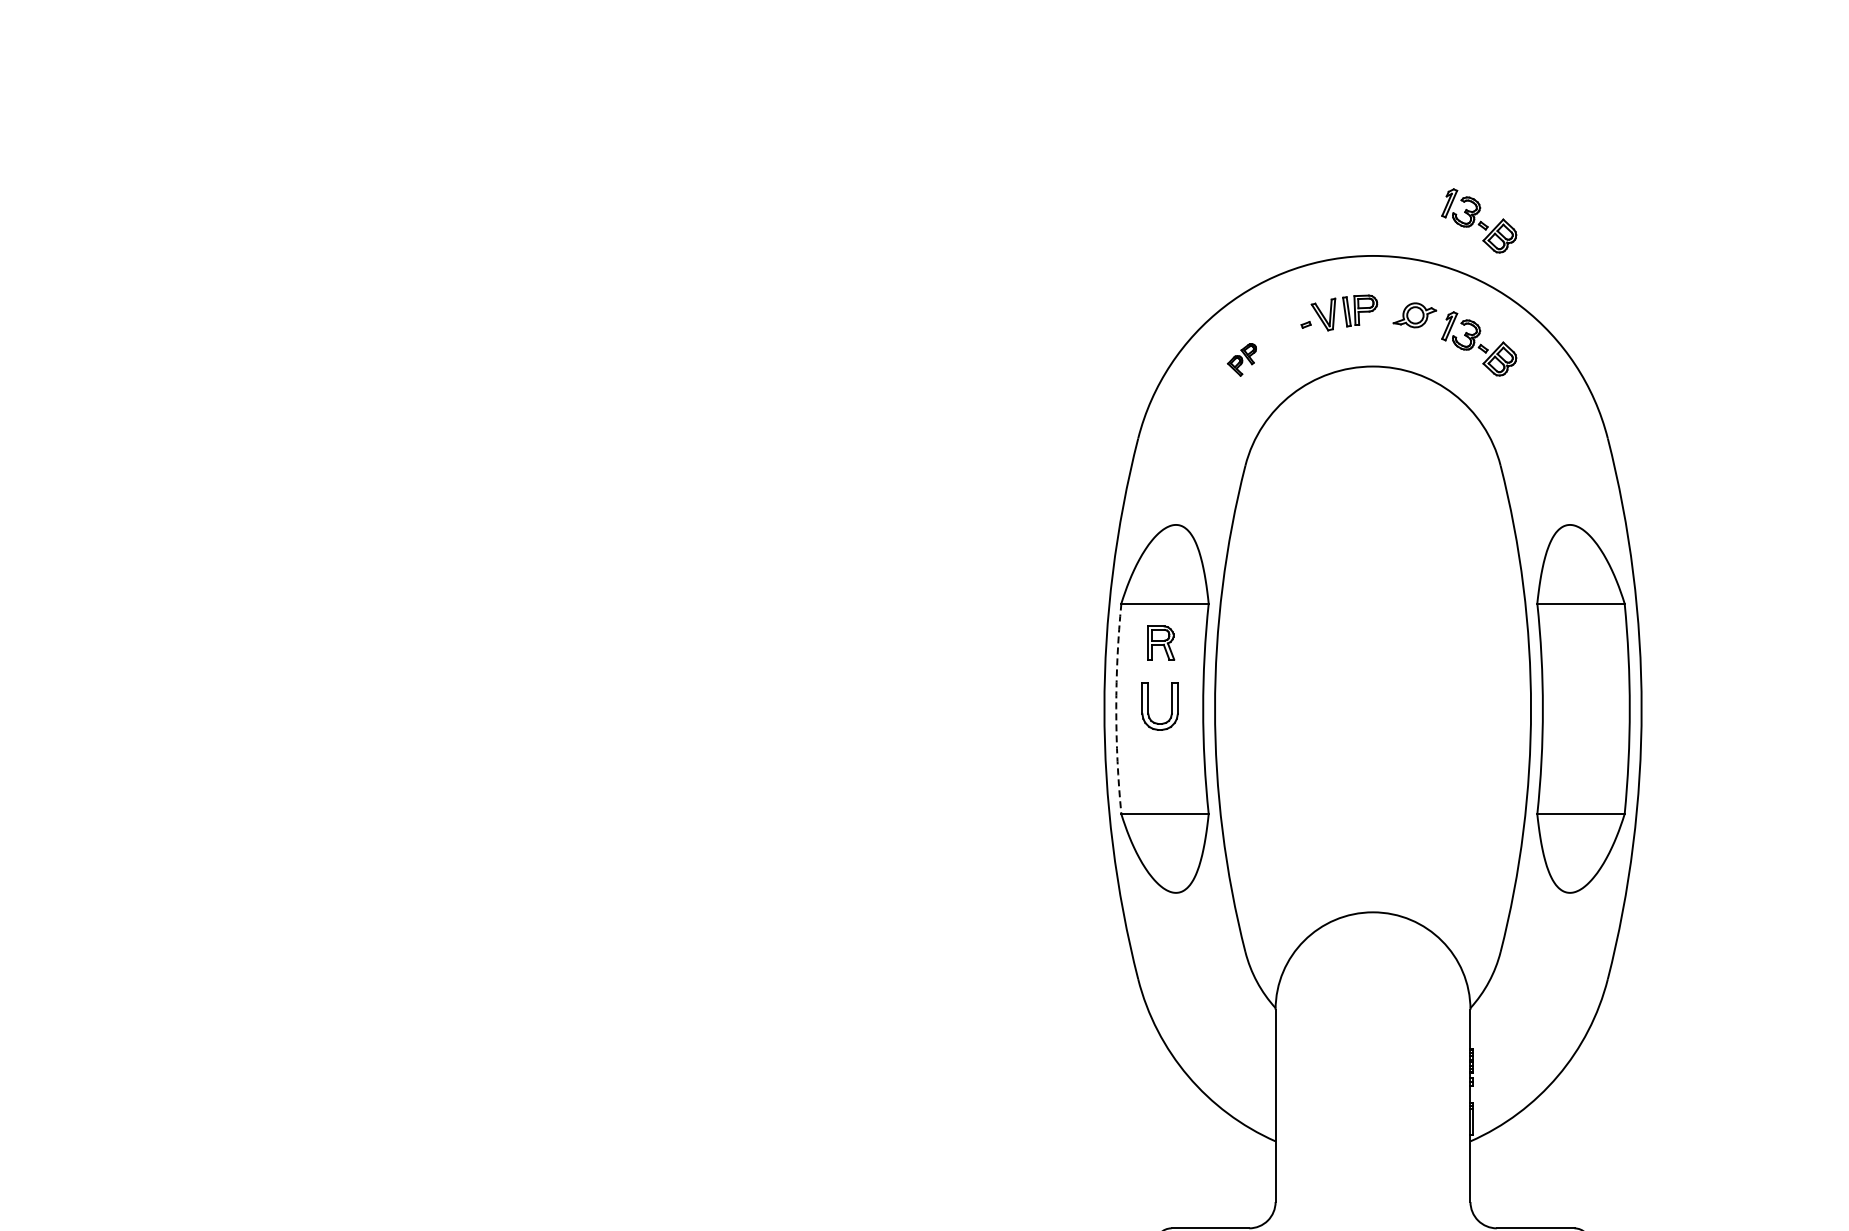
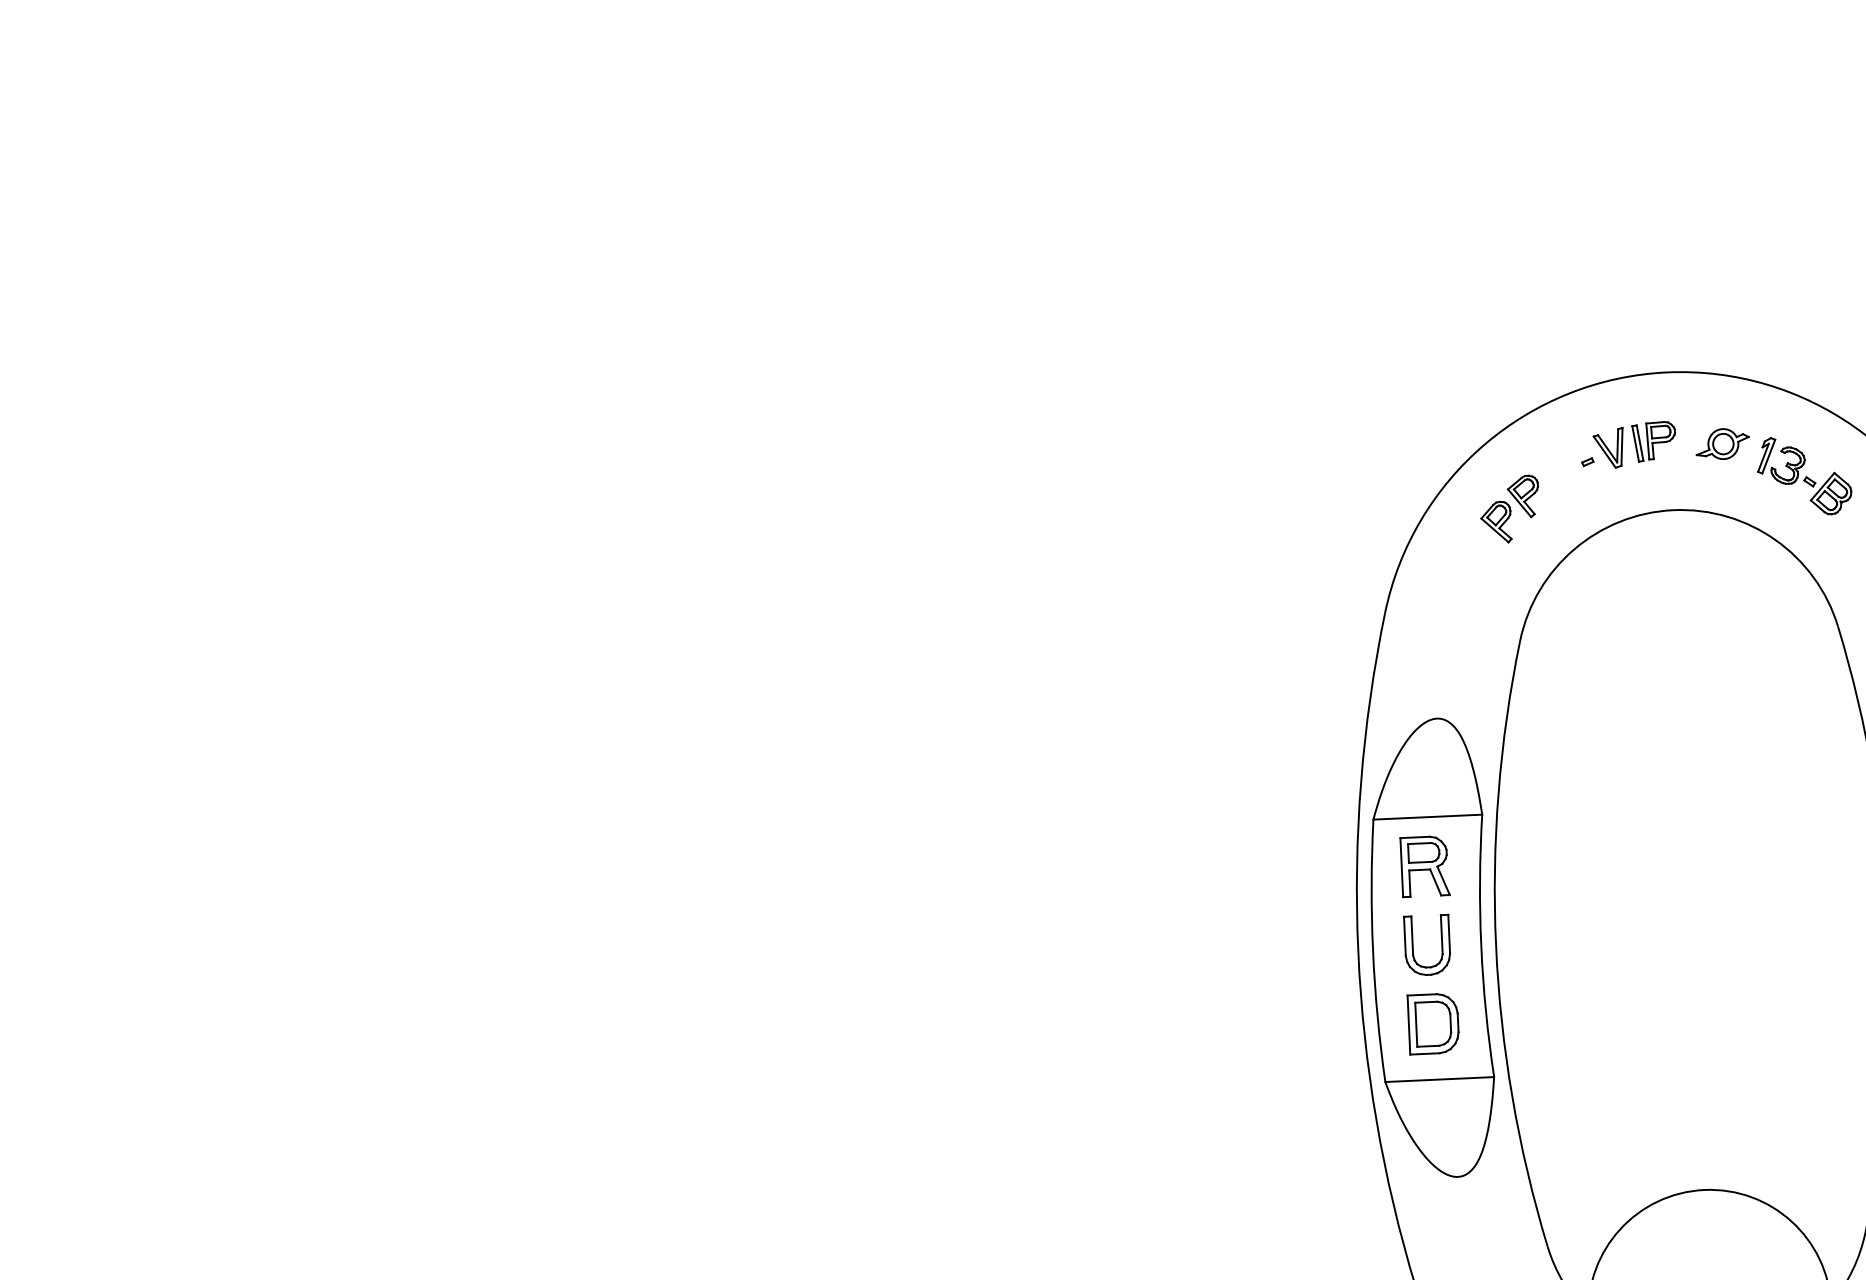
part: (1479, 220) -> (1797, 322), removed
part: (1241, 359) -> (1509, 508), size x1.67
part: (1160, 642) -> (1424, 865), size x1.43
arc: (1116, 708) -> (1373, 950), dashed -> solid
part: (1161, 769) -> (1432, 1024), added

